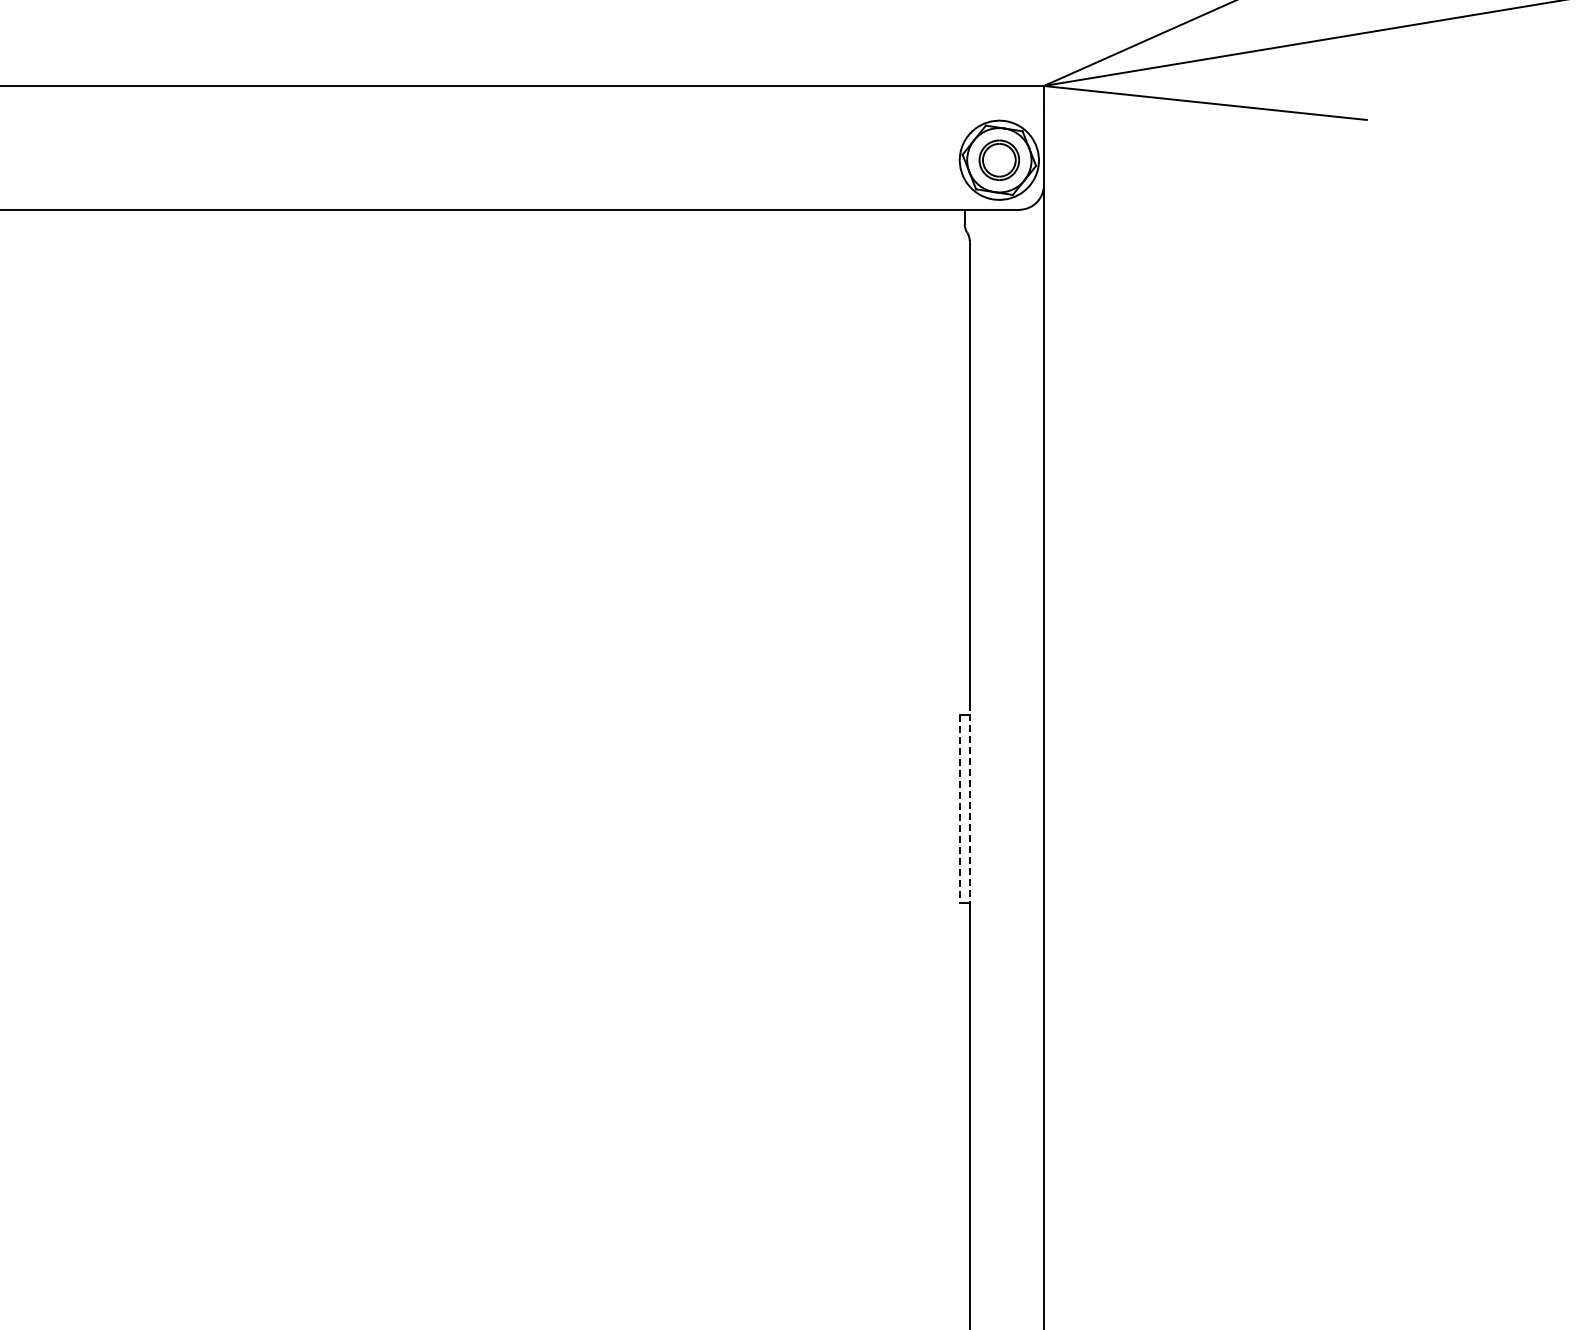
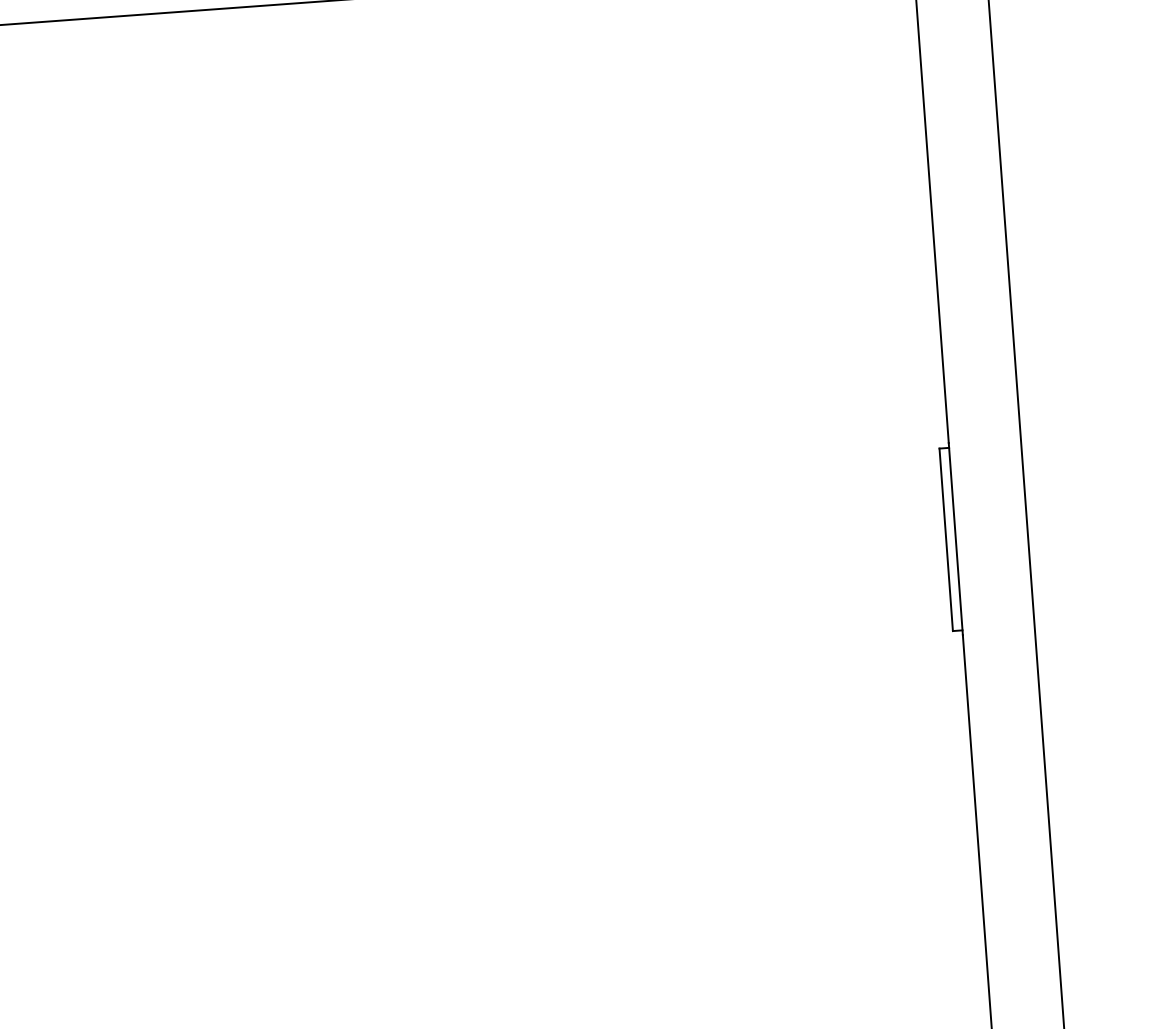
line: (969, 808) -> (955, 538), dashed -> solid
line: (959, 809) -> (945, 540), dashed -> solid

